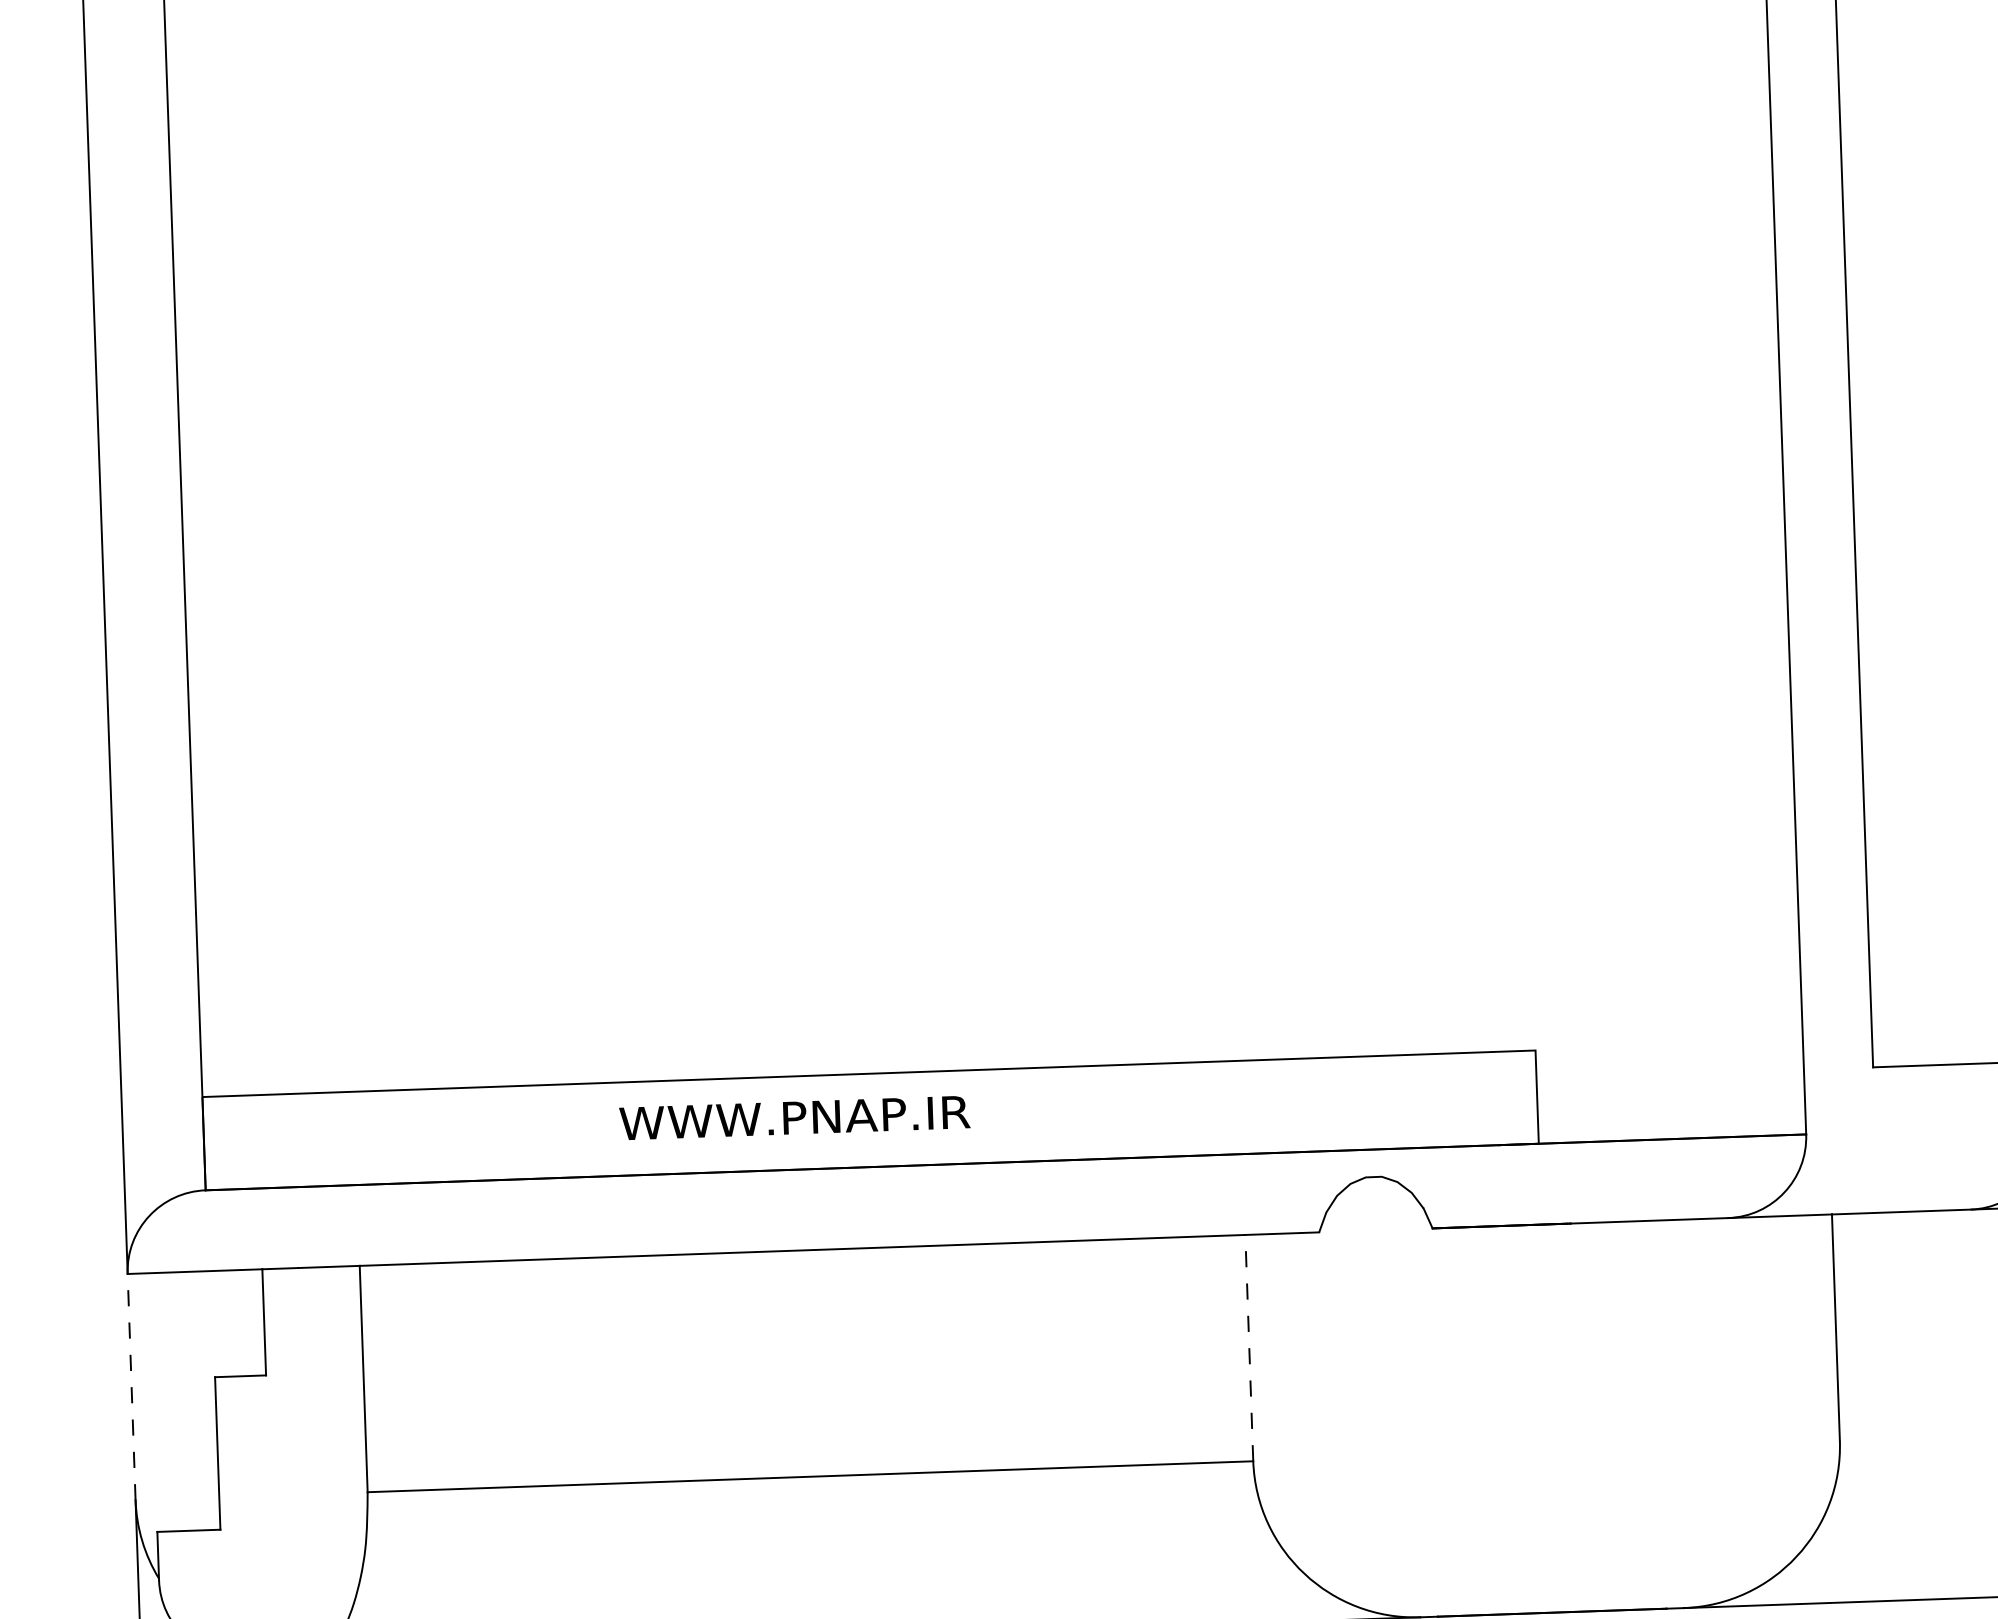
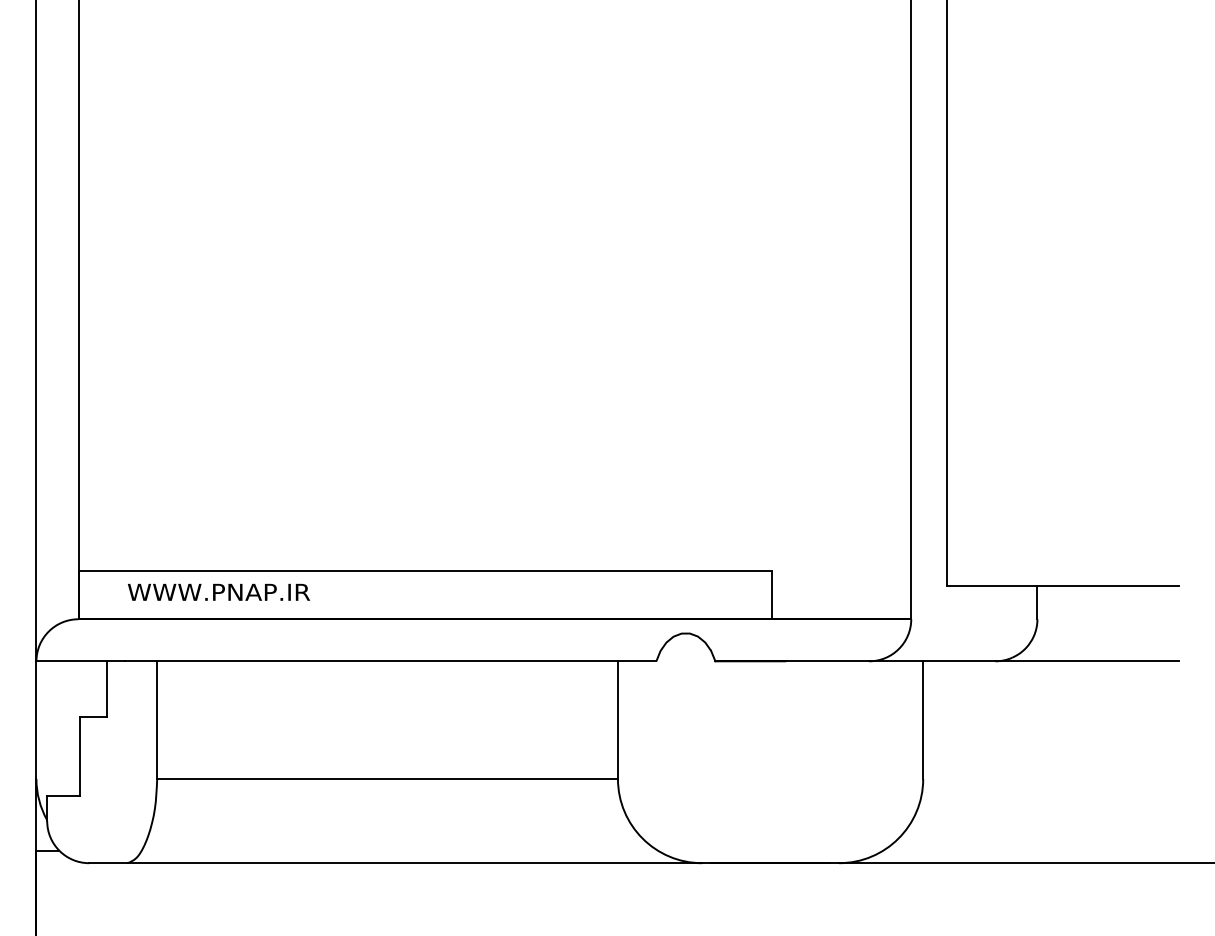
text: (793, 1116) -> (218, 591), moved
line: (1248, 1348) -> (617, 720), dashed -> solid
line: (131, 1387) -> (36, 720), dashed -> solid

